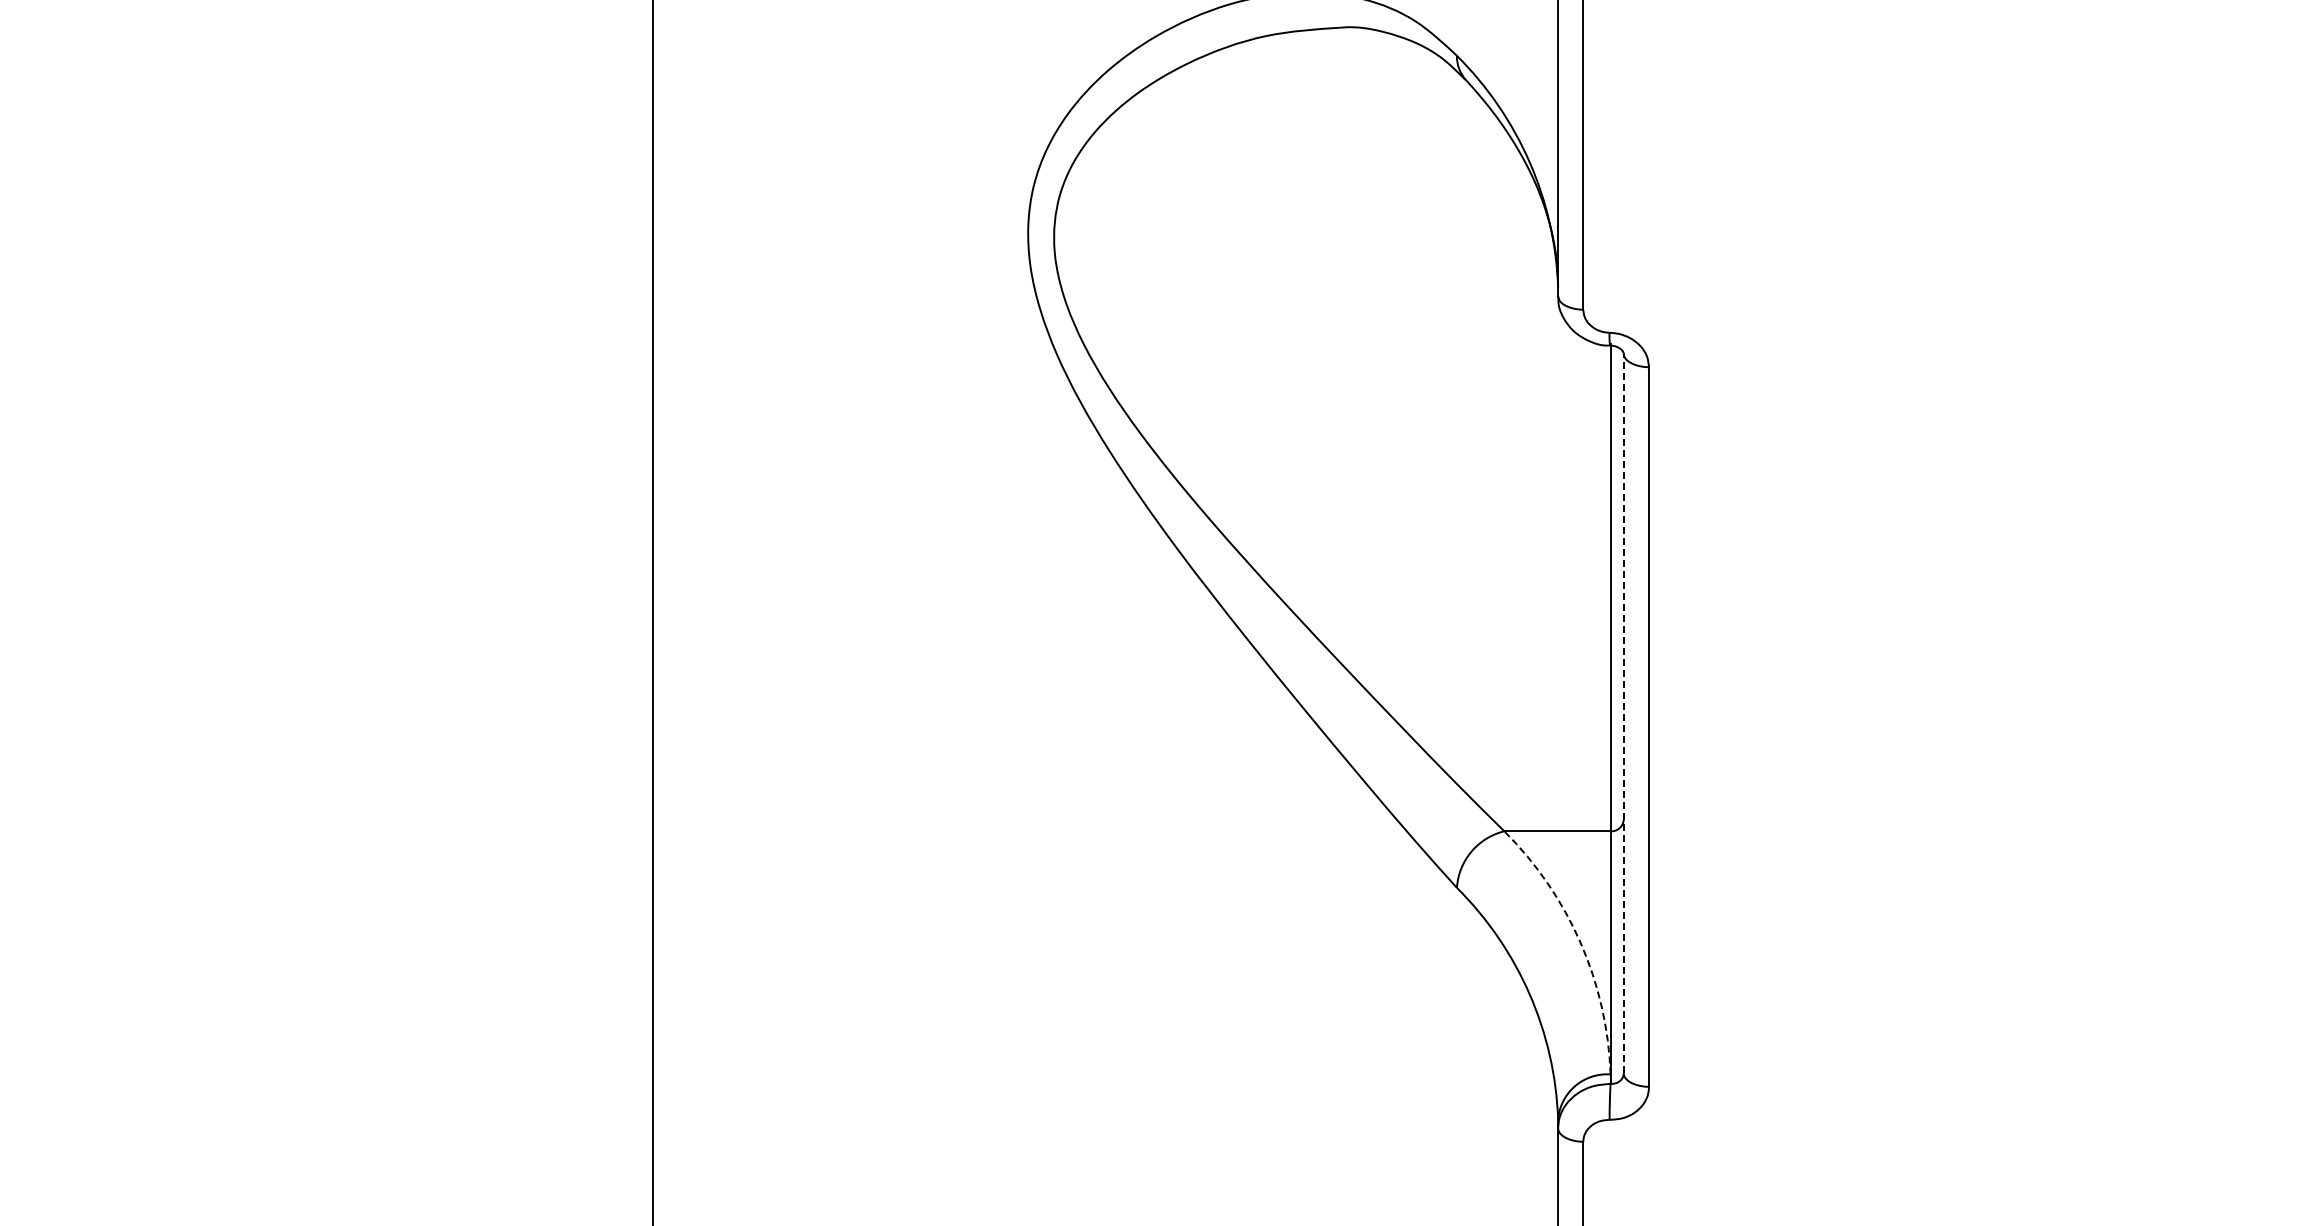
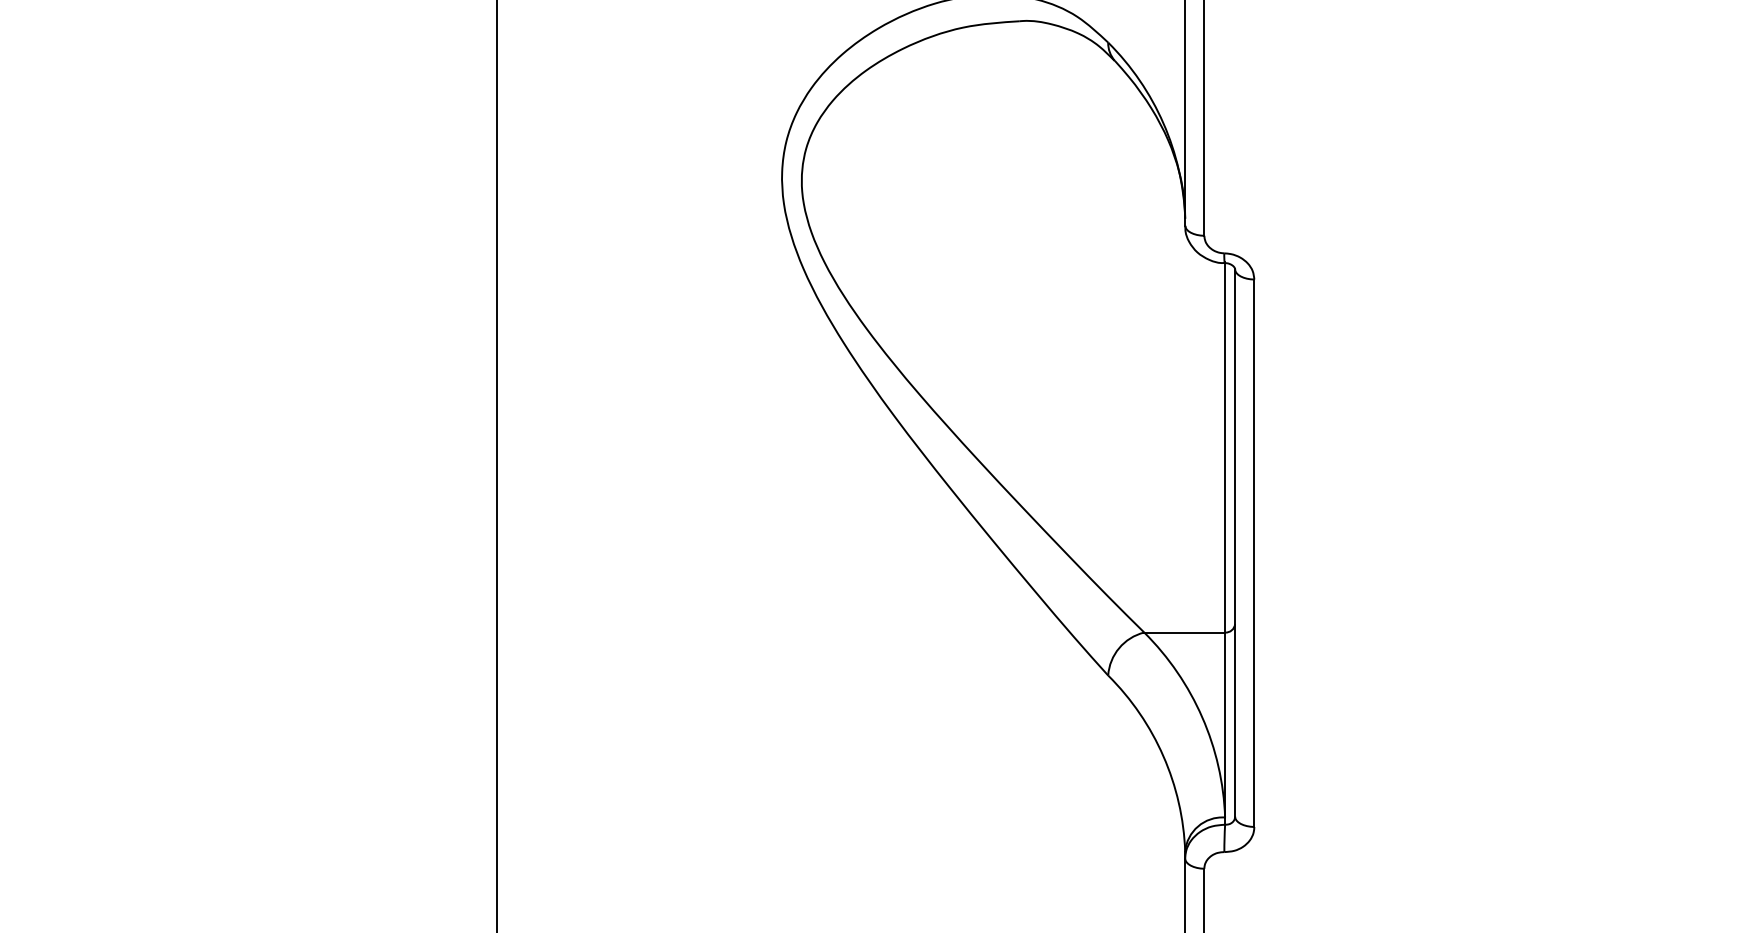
line: (1623, 713) -> (1234, 542), dashed -> solid
arc: (1580, 942) -> (1202, 717), dashed -> solid

